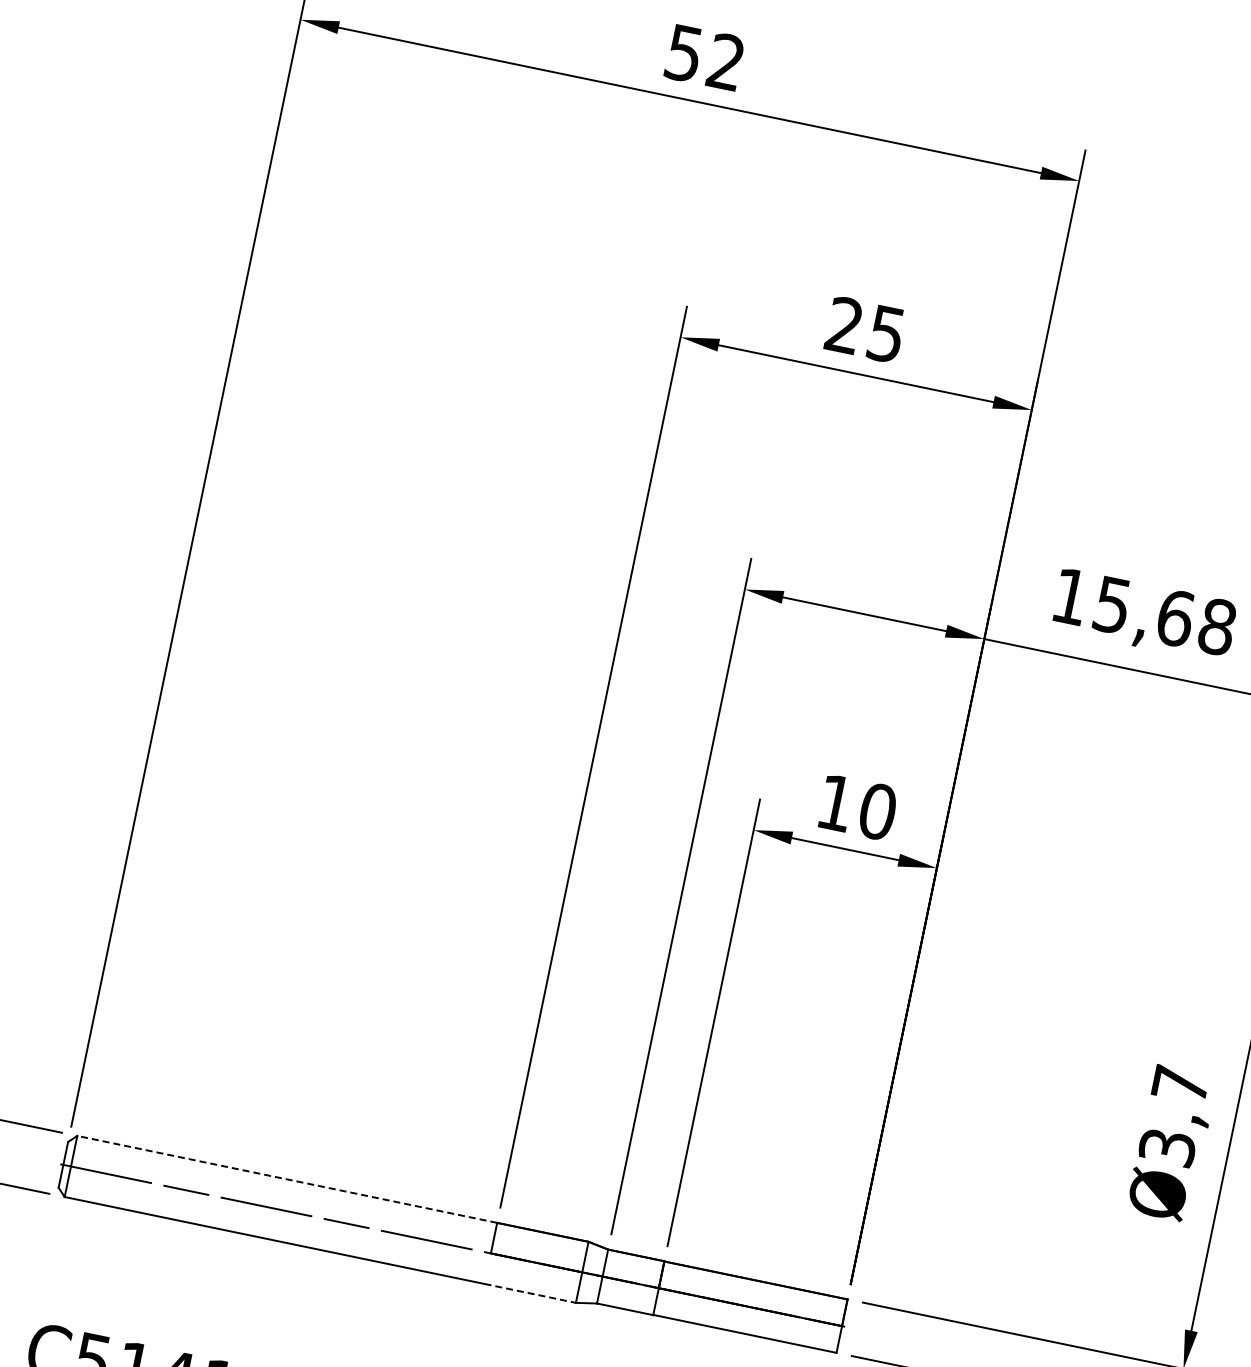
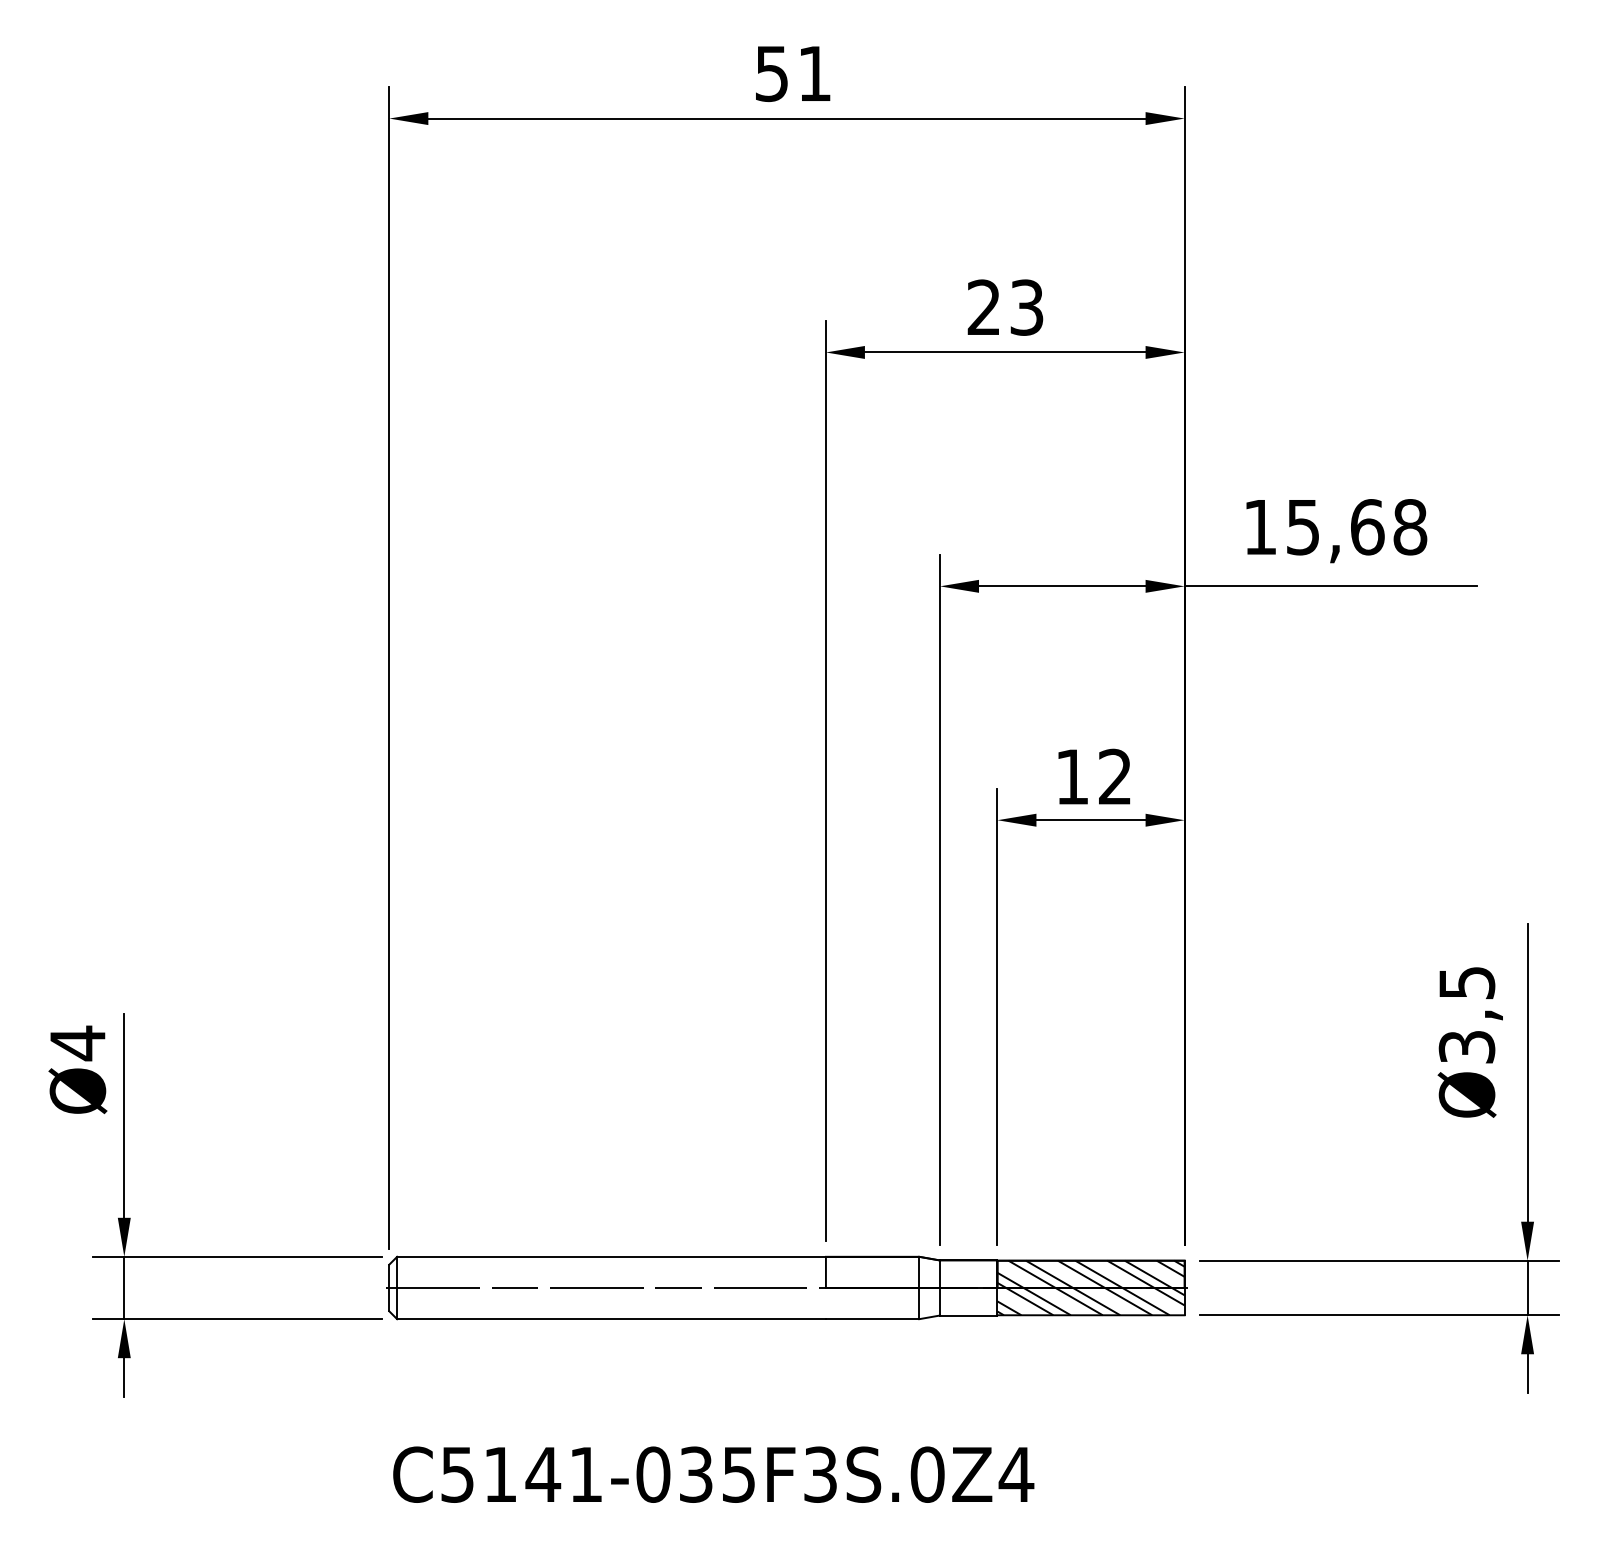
text: (726, 60) -> (814, 72), 52 -> 51
text: (887, 334) -> (1027, 307), 25 -> 23
text: (878, 811) -> (1115, 776), 10 -> 12
text: (1180, 1085) -> (1467, 983), Ø3,7 -> Ø3,5
line: (287, 1179) -> (611, 1256), dashed -> solid
line: (530, 1293) -> (872, 1319), dashed -> solid
hatch: (750, 1306) -> (1090, 1287), added

